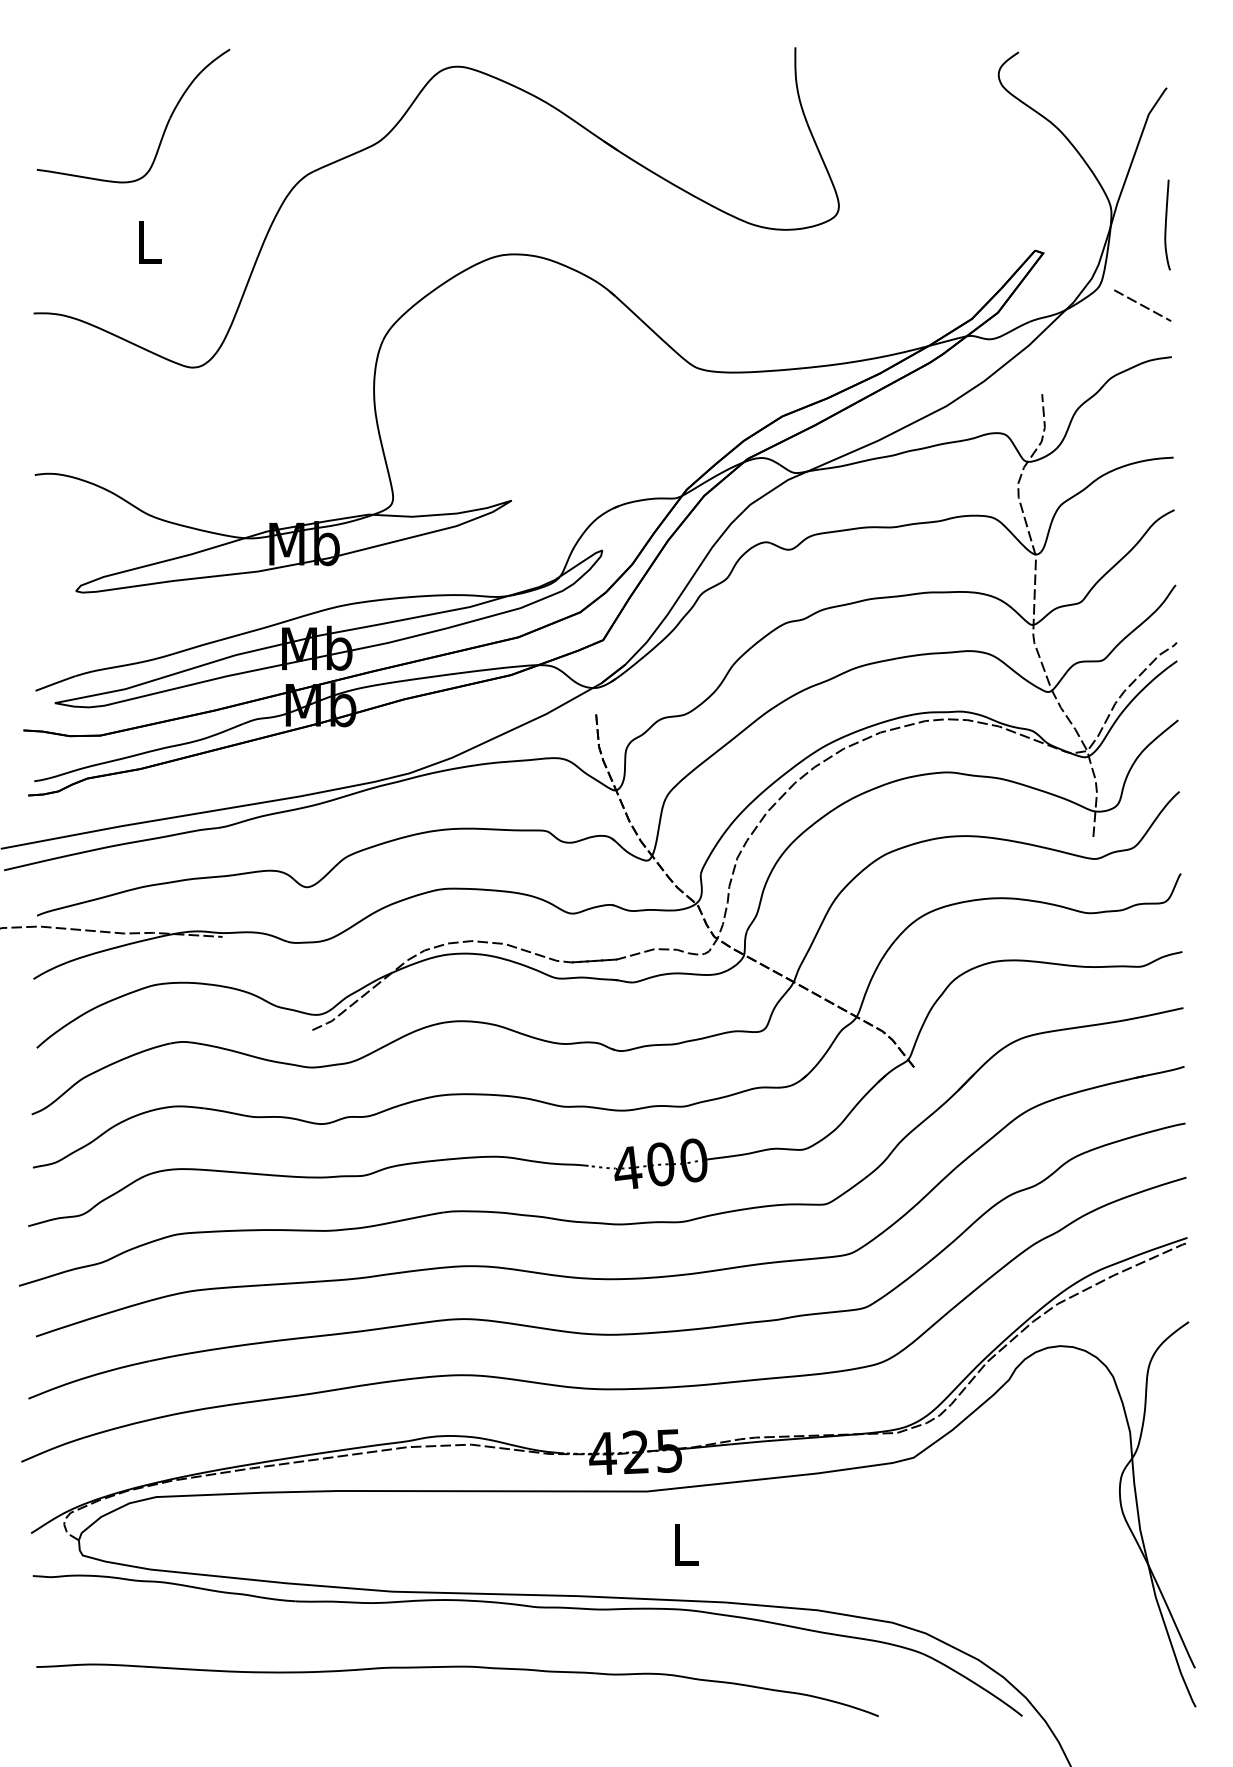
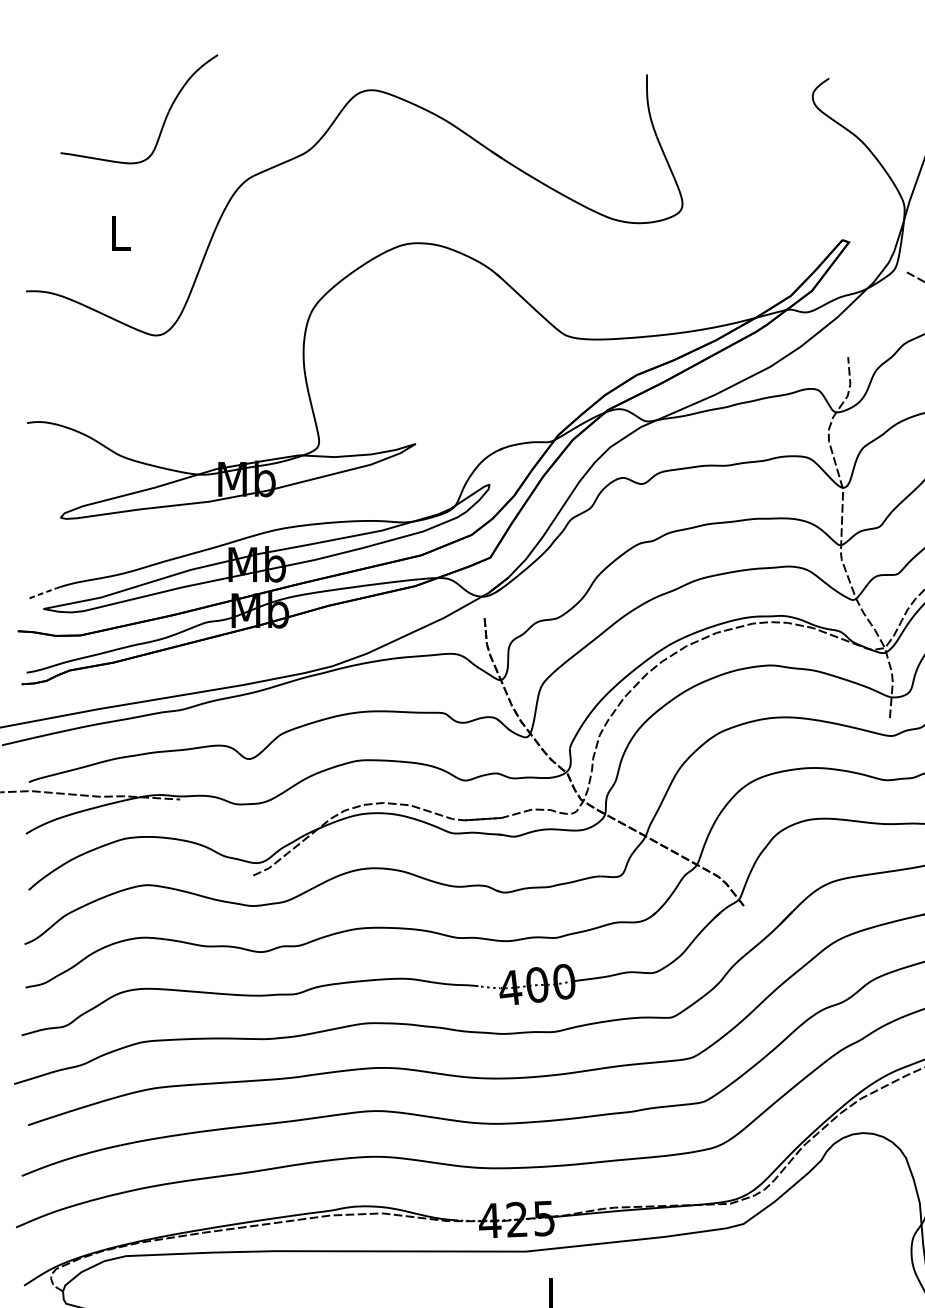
part: (164, 128) -> (164, 119), moved
line: (56, 682) -> (44, 592), solid -> dashed

